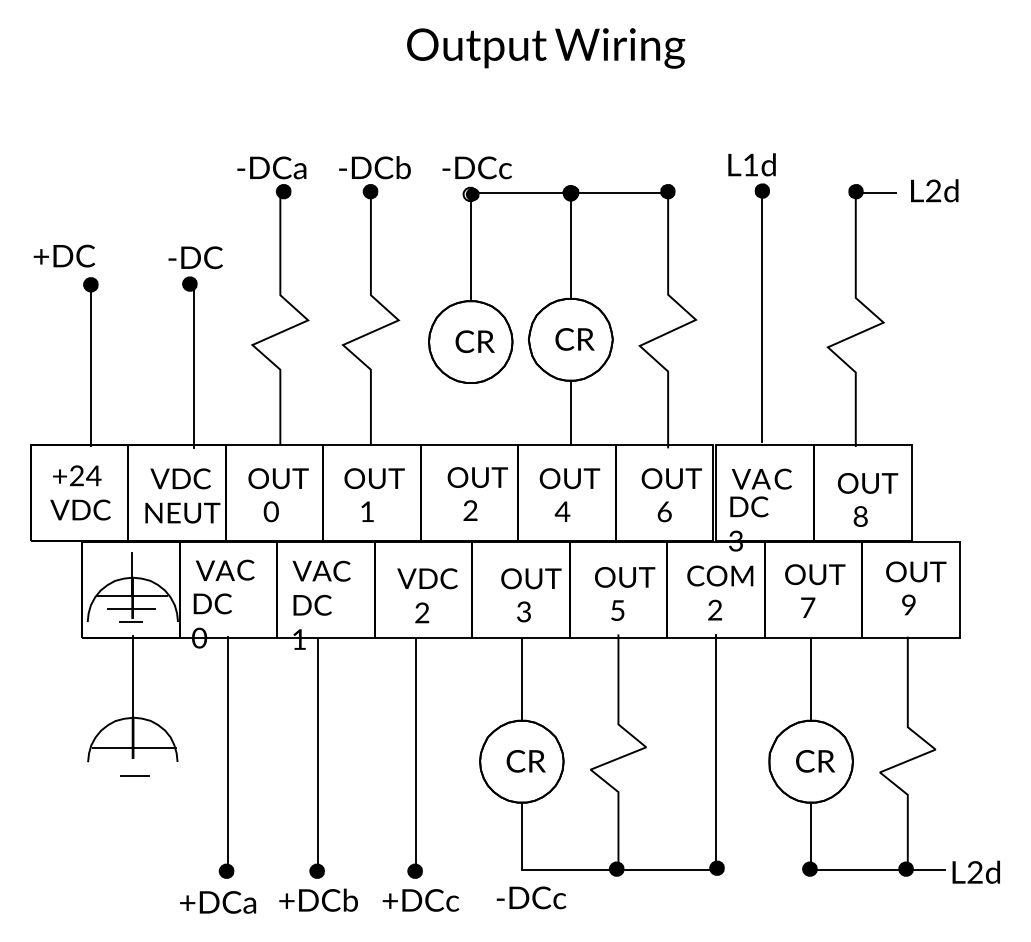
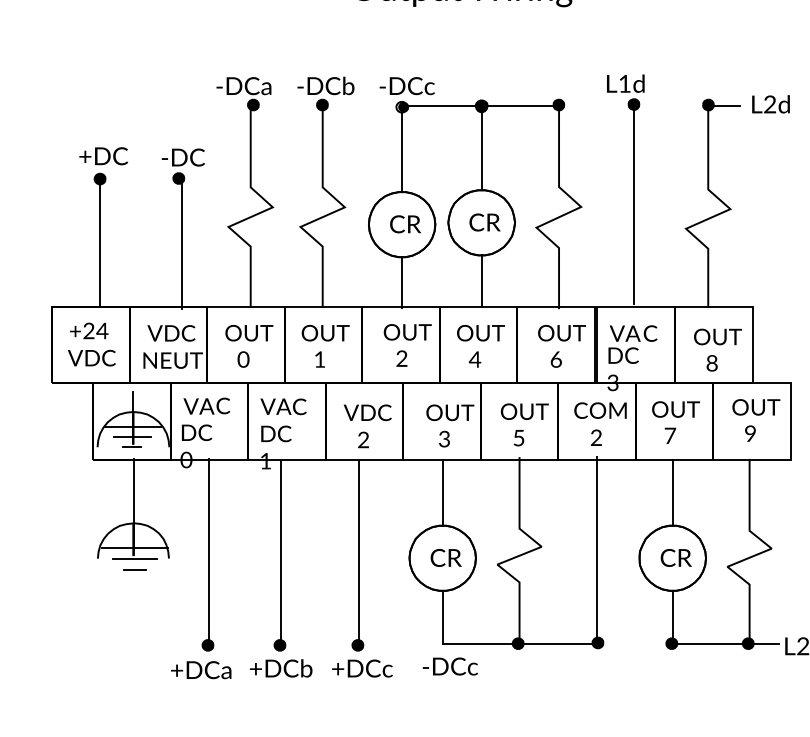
text: (64, 255) -> (103, 155), moved
line: (470, 414) -> (401, 282), added
line: (134, 762) -> (134, 558), added

